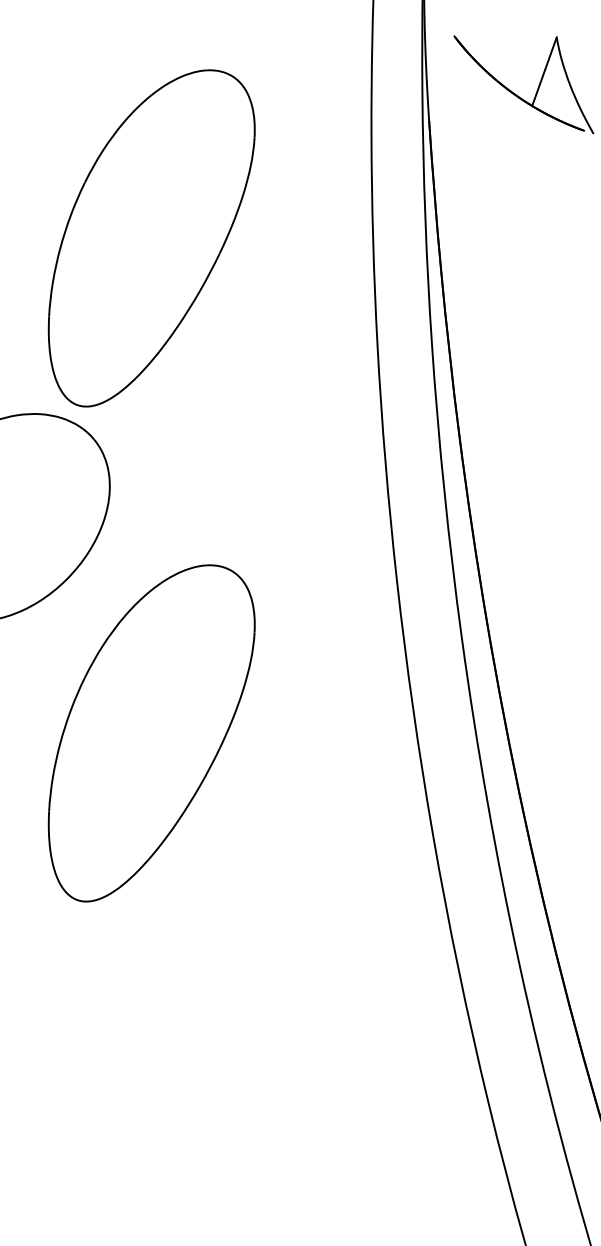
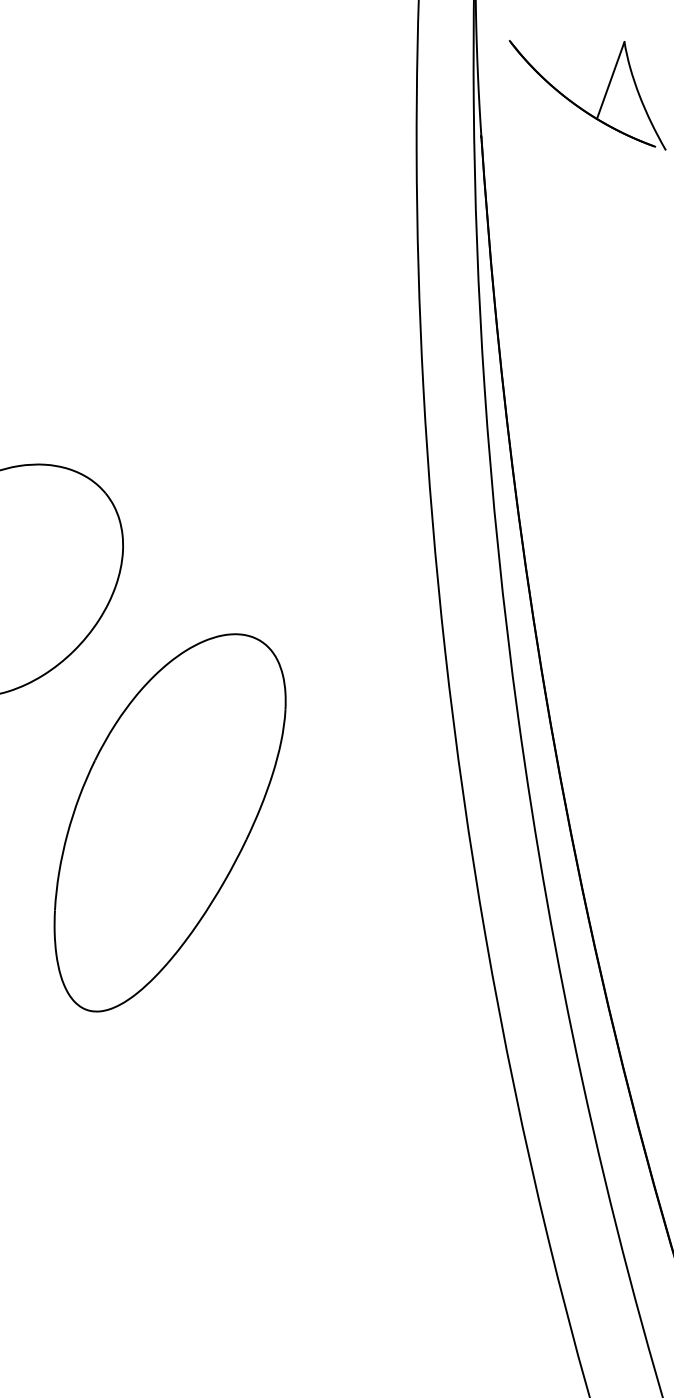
part: (151, 238) -> (169, 267), removed

